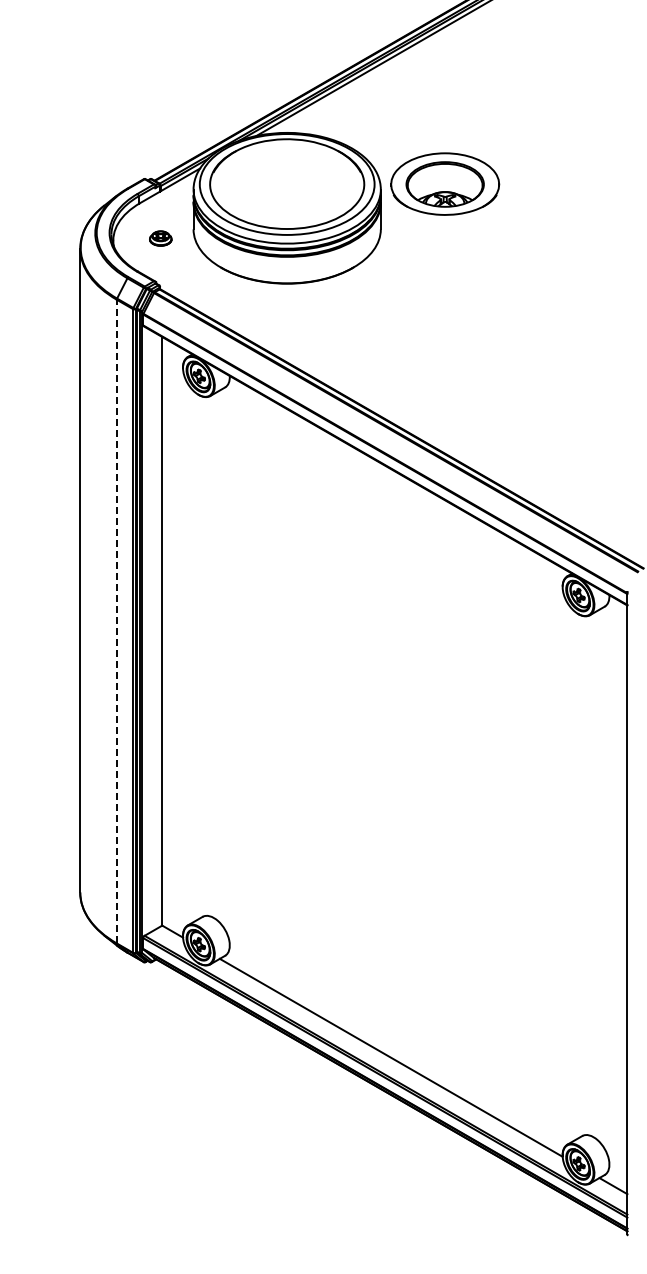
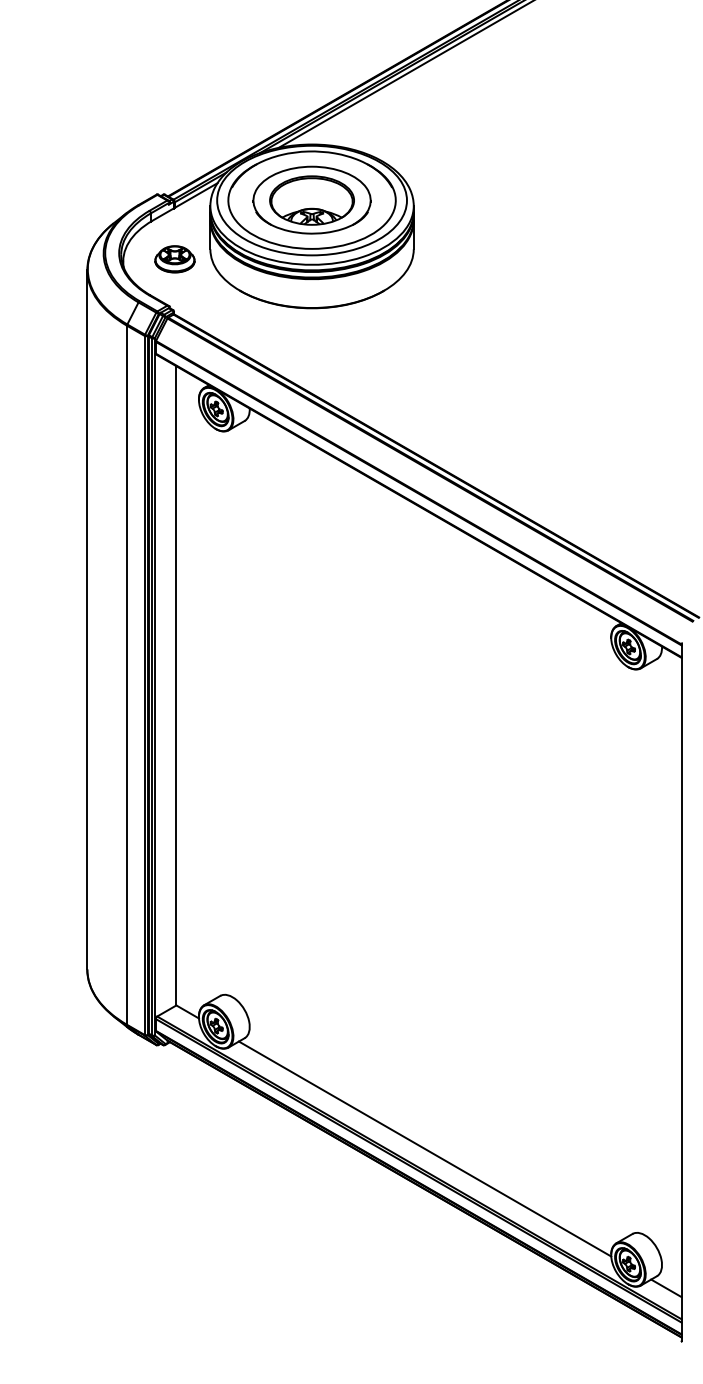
part: (445, 183) -> (312, 199), moved
part: (160, 238) -> (174, 259), size x1.67
line: (116, 621) -> (126, 675), dashed -> solid

